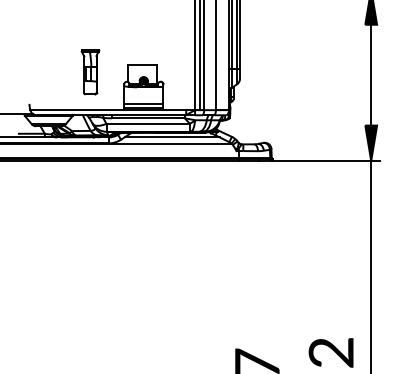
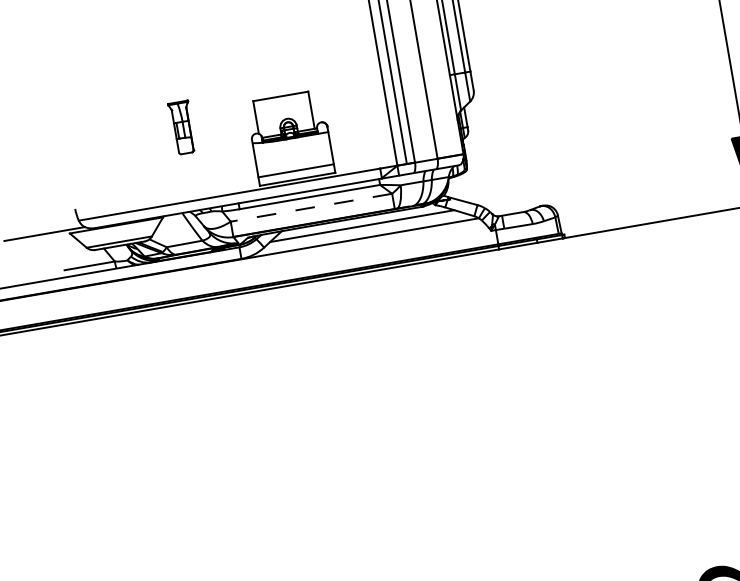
part: (90, 72) -> (182, 127), size x0.6
line: (148, 123) -> (311, 207), solid -> dashed

